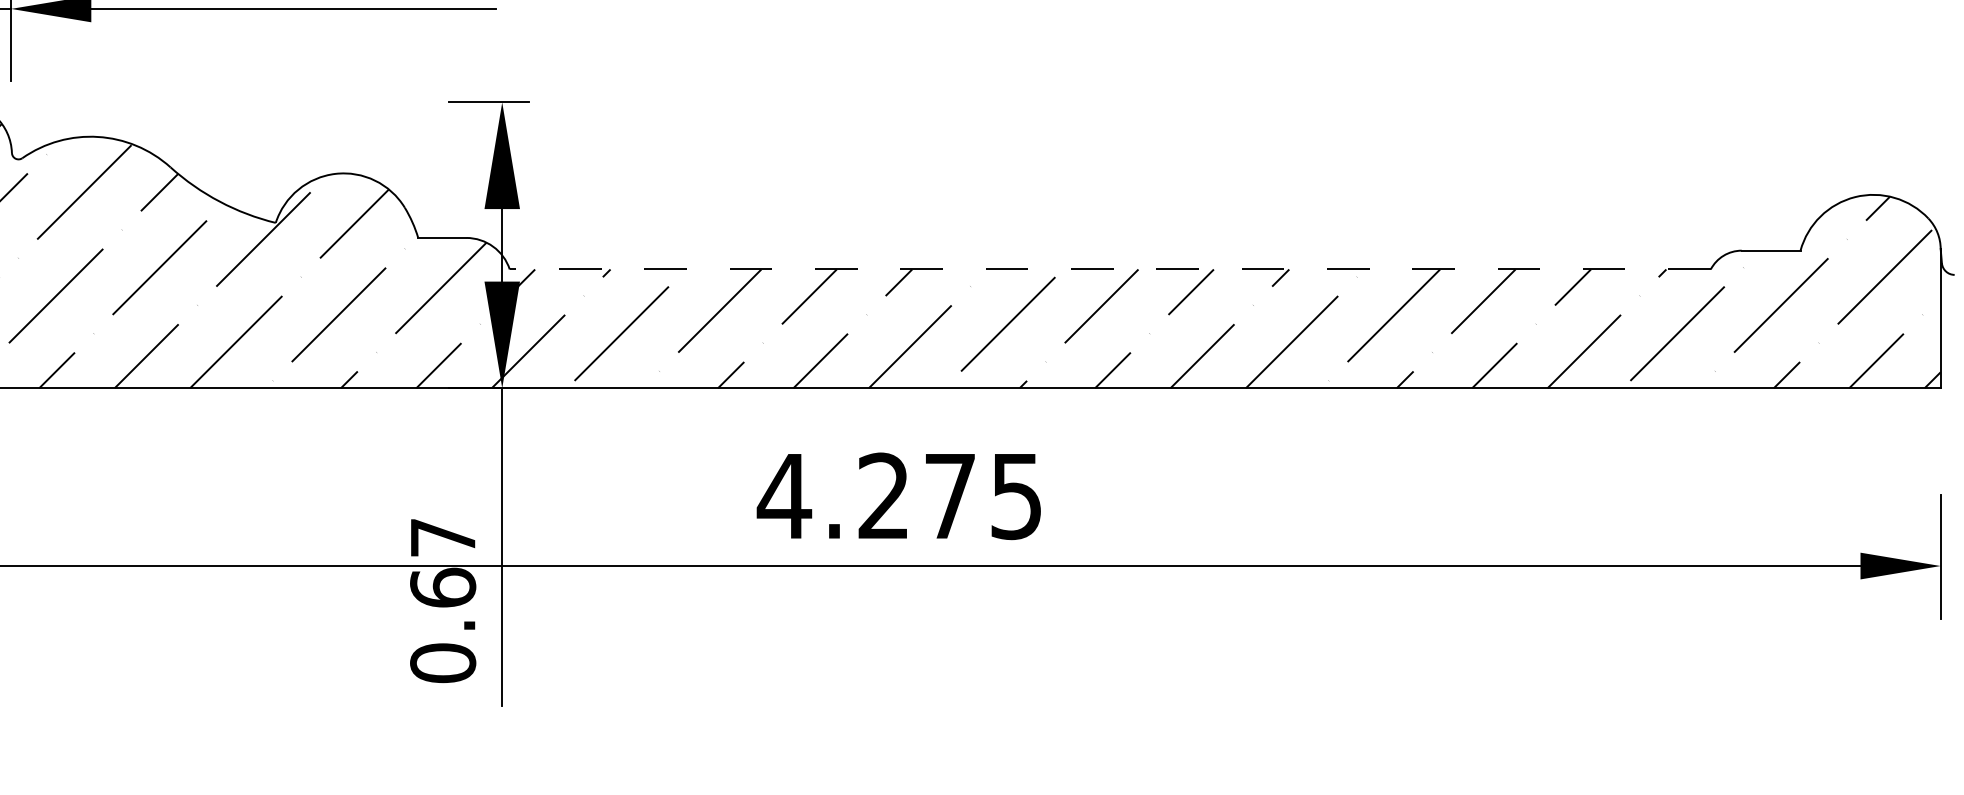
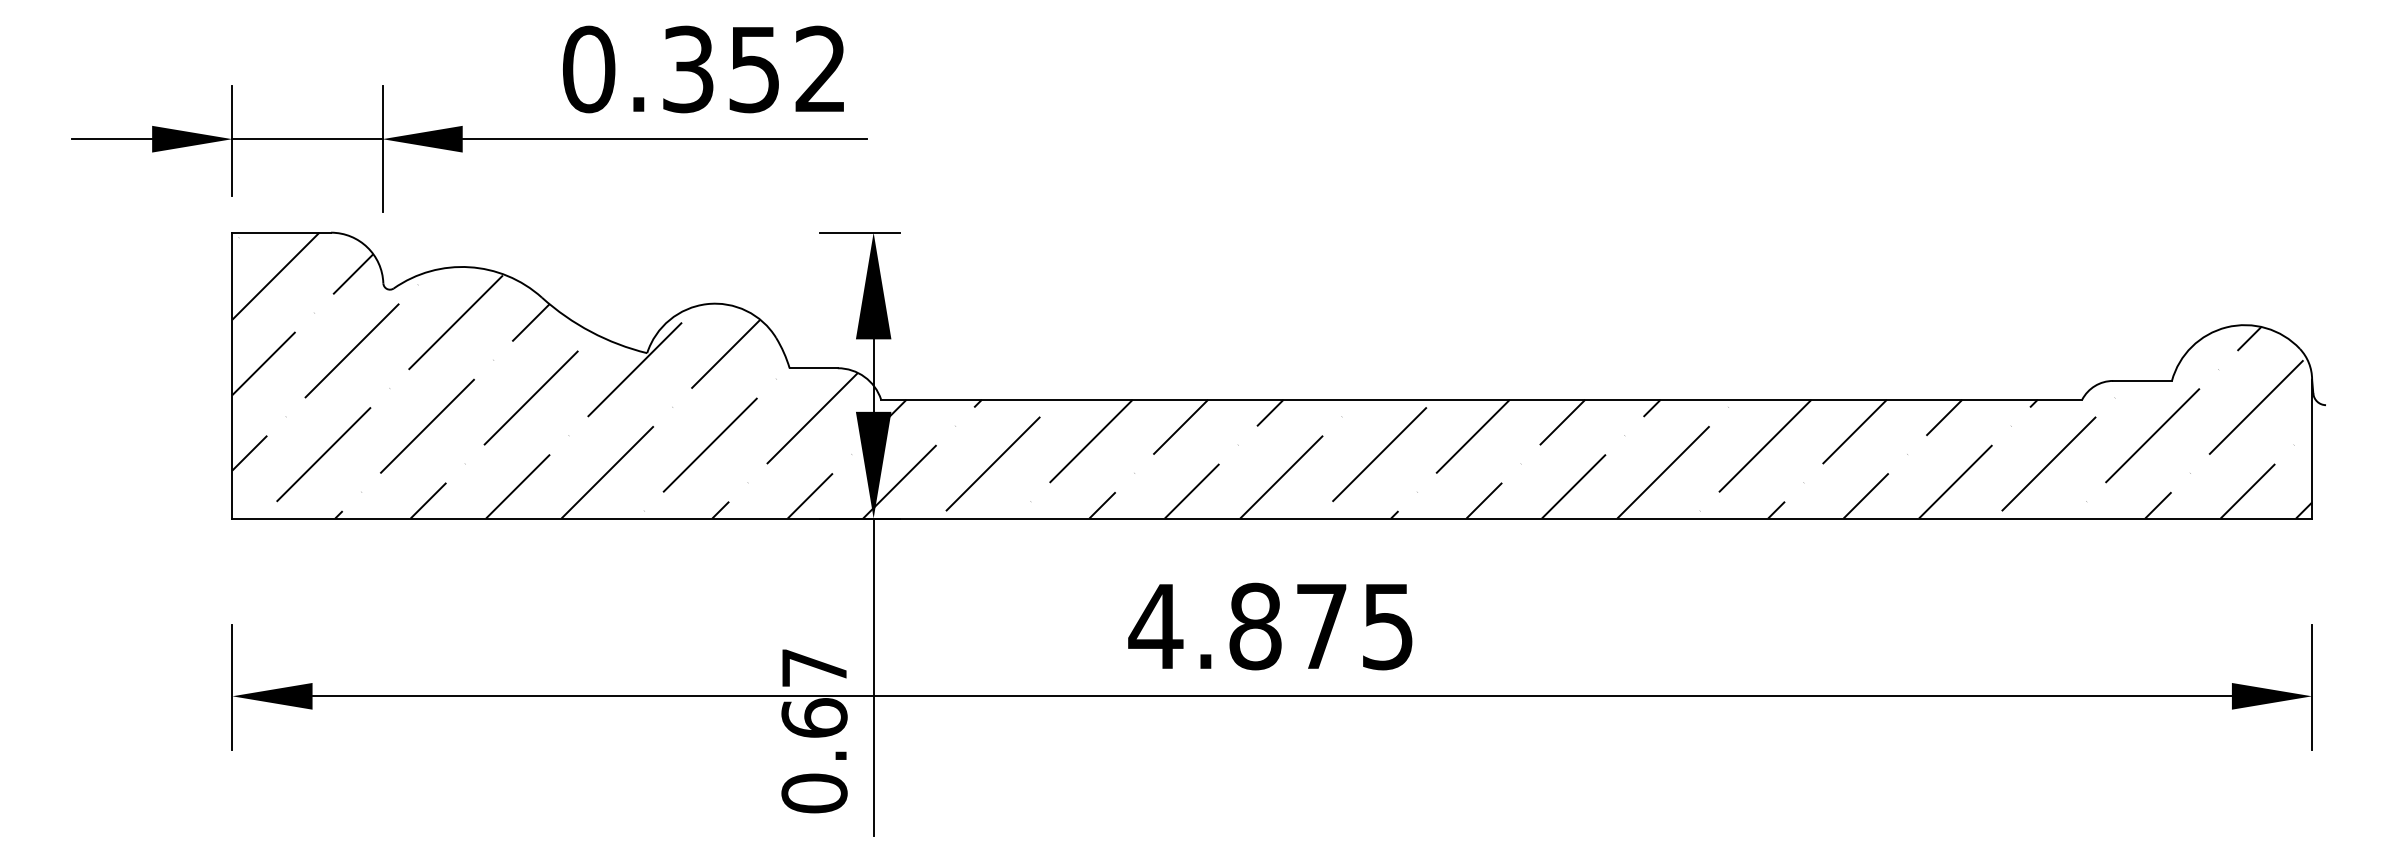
line: (1110, 269) -> (1481, 399), dashed -> solid
text: (884, 496) -> (1255, 626), 4.275 -> 4.875

